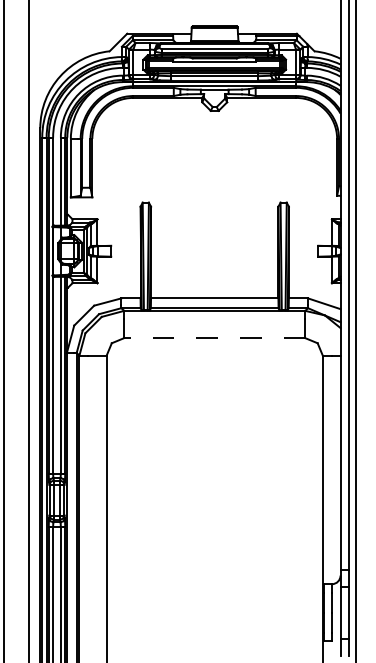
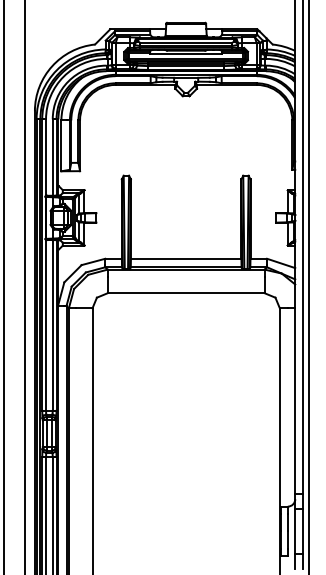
line: (215, 338) -> (186, 293), dashed -> solid

